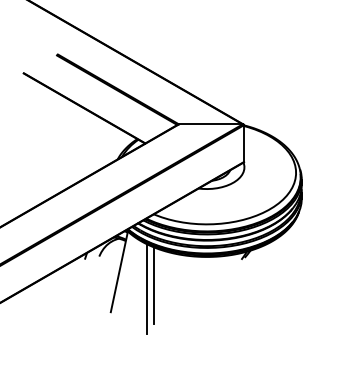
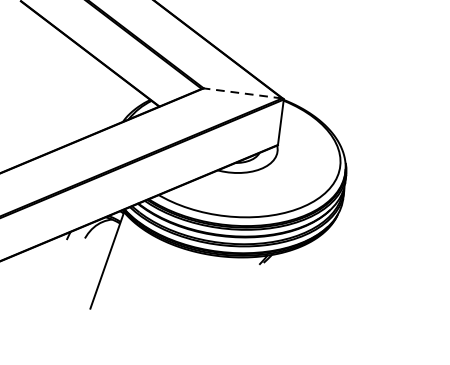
line: (210, 124) -> (242, 93), solid -> dashed
line: (153, 285) -> (147, 282), removed
line: (147, 288) -> (139, 285), removed

